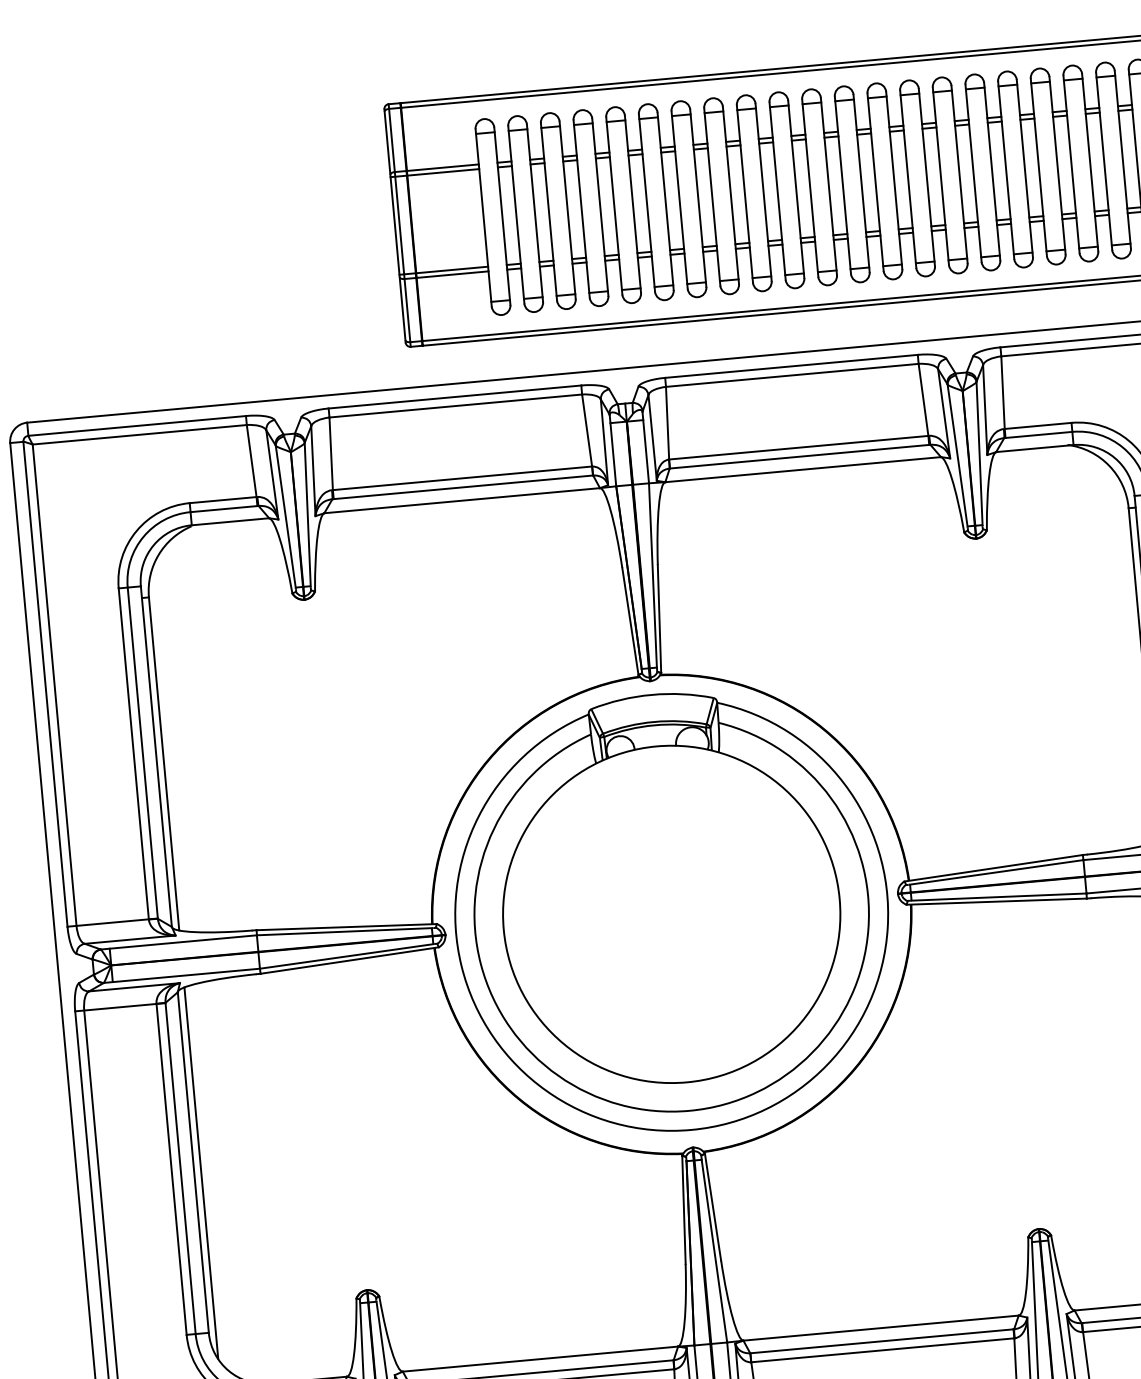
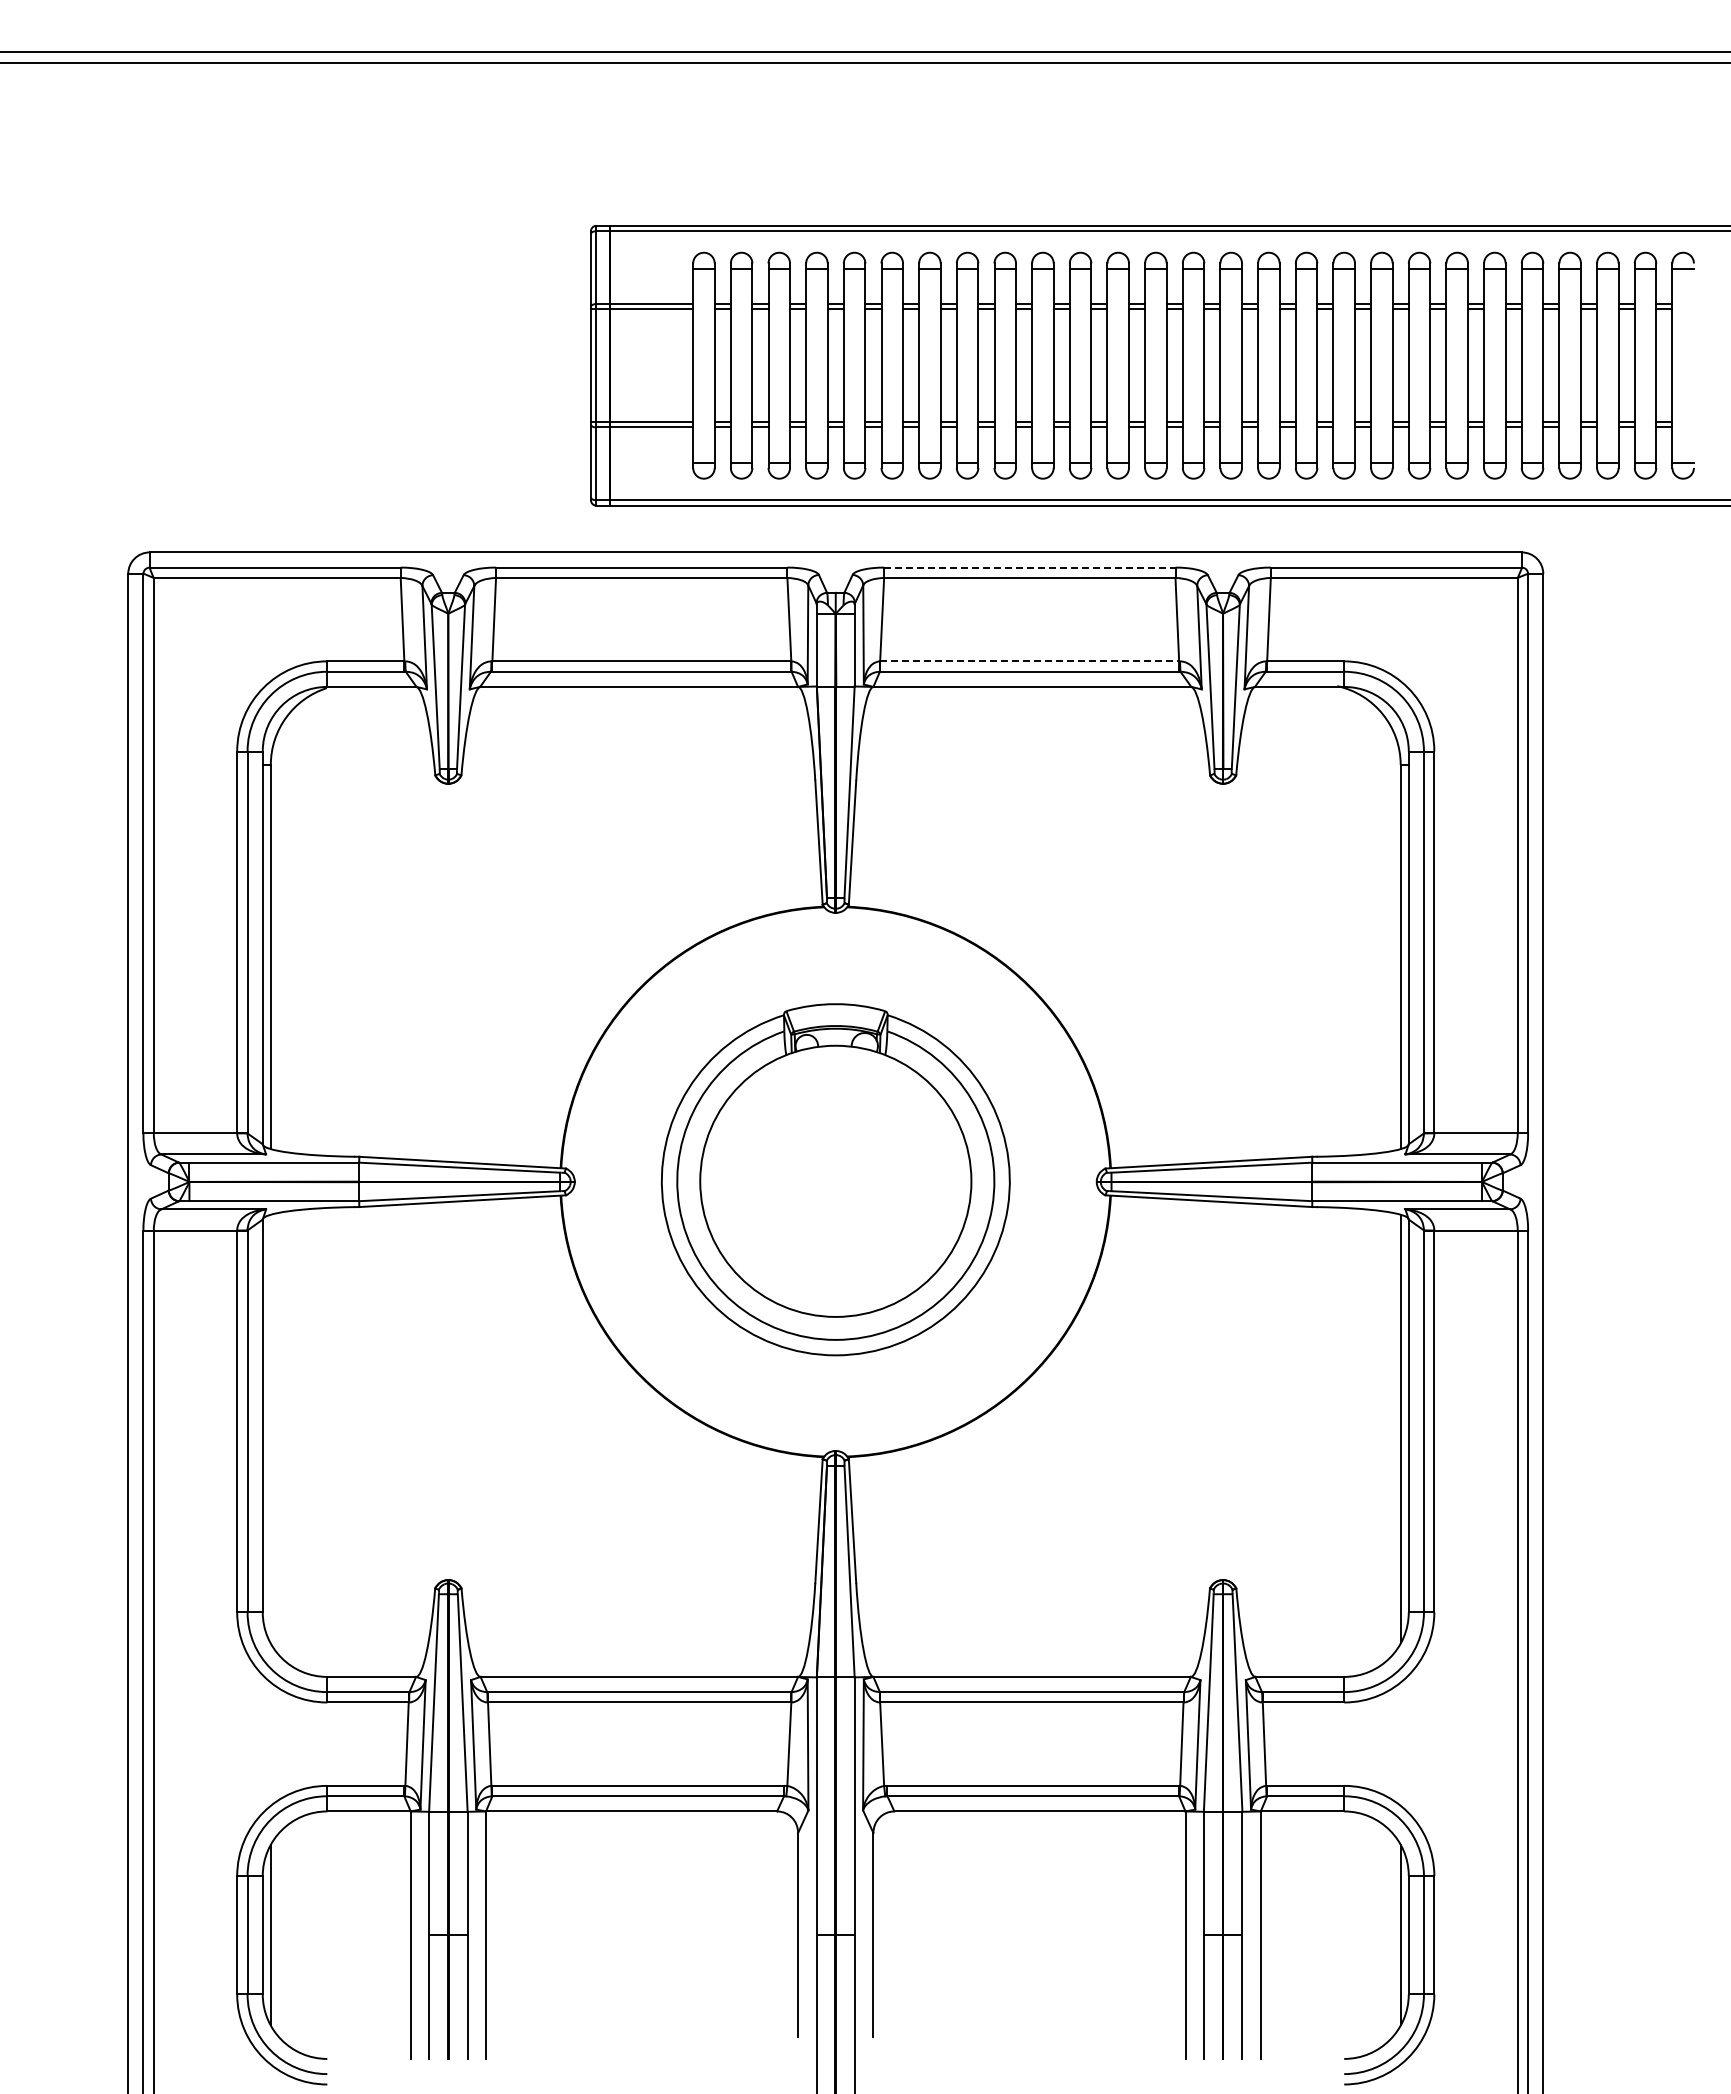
line: (791, 366) -> (1029, 567), solid -> dashed
line: (799, 447) -> (1030, 661), solid -> dashed
part: (671, 912) -> (835, 1179), size x0.7
line: (201, 1172) -> (270, 1428), removed

